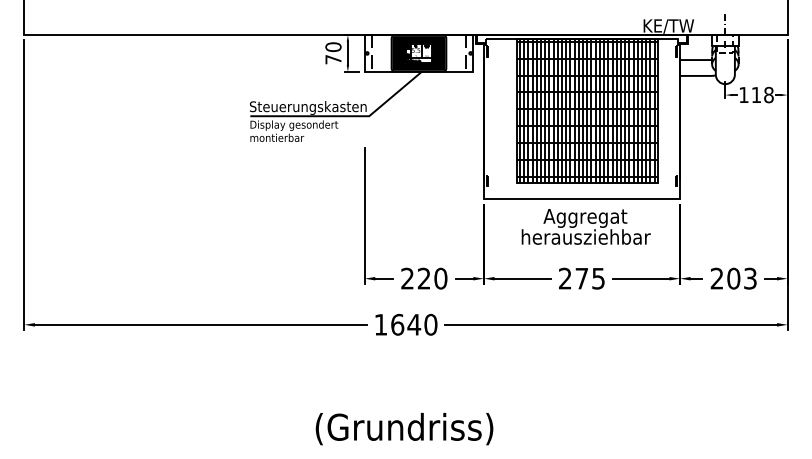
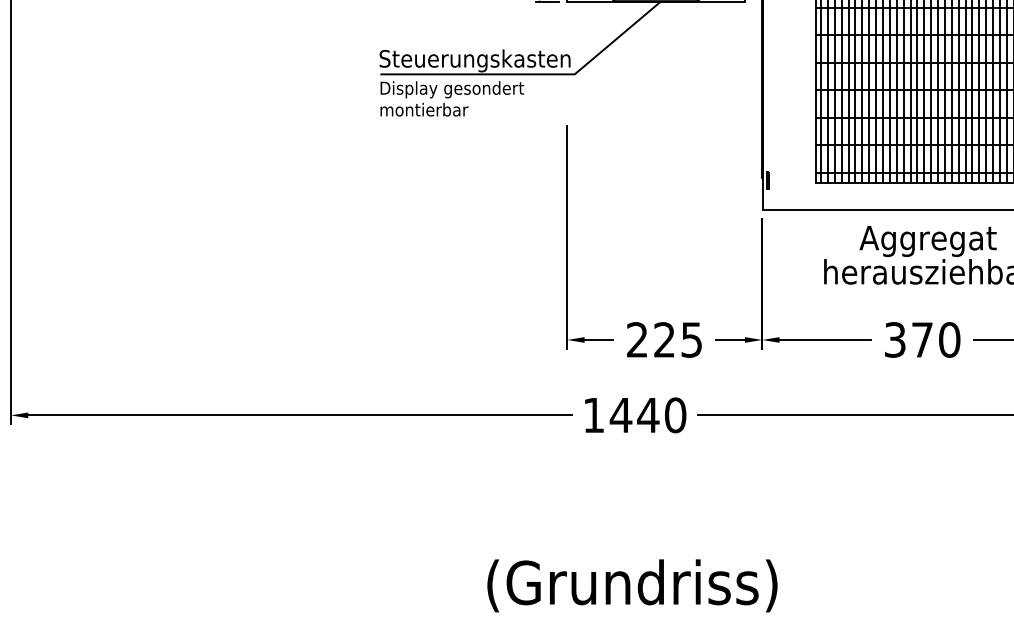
text: (440, 278) -> (691, 339), 220 -> 225
text: (582, 278) -> (923, 339), 275 -> 370
text: (397, 324) -> (620, 414), 1640 -> 1440

